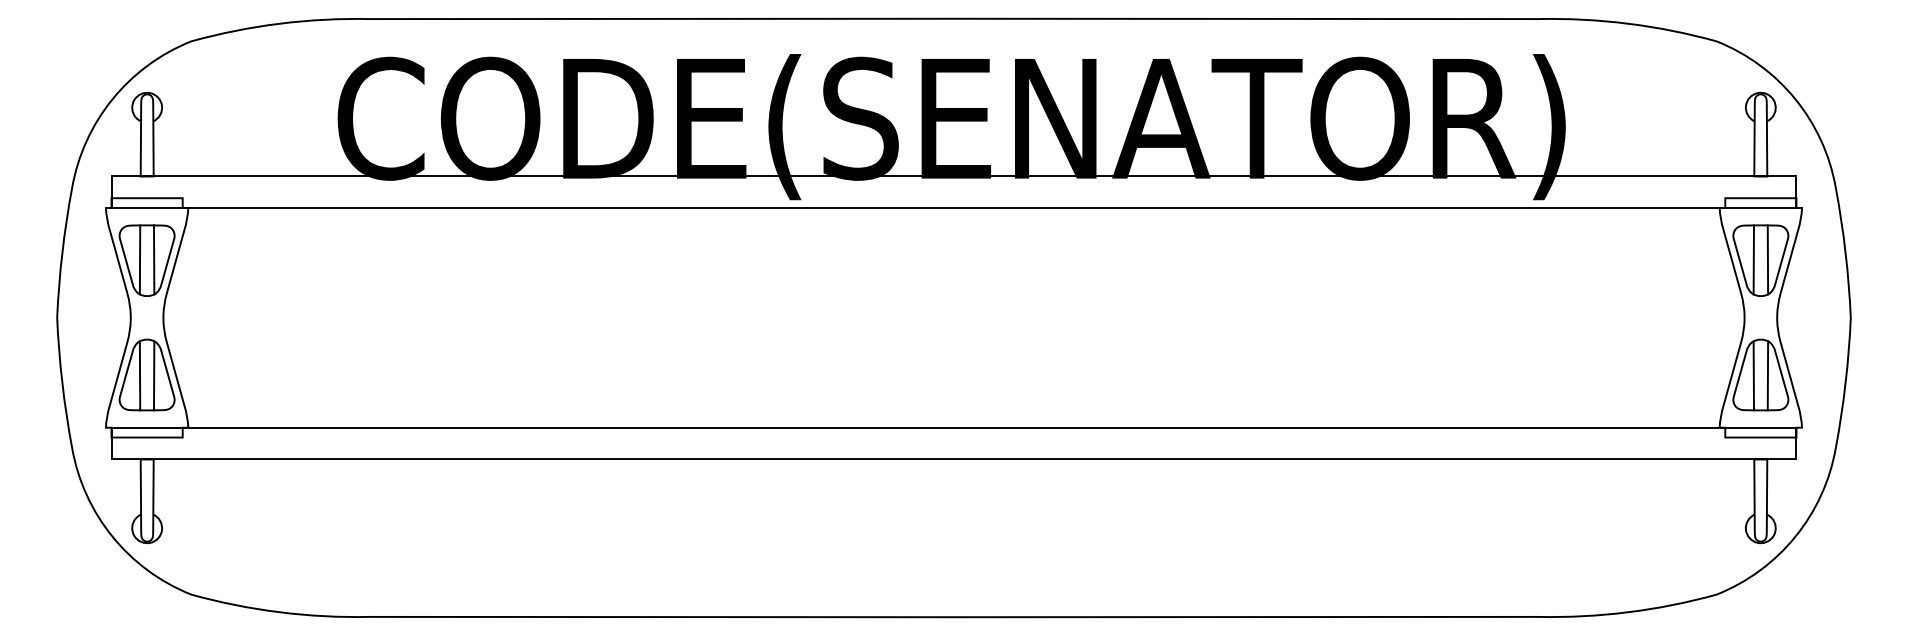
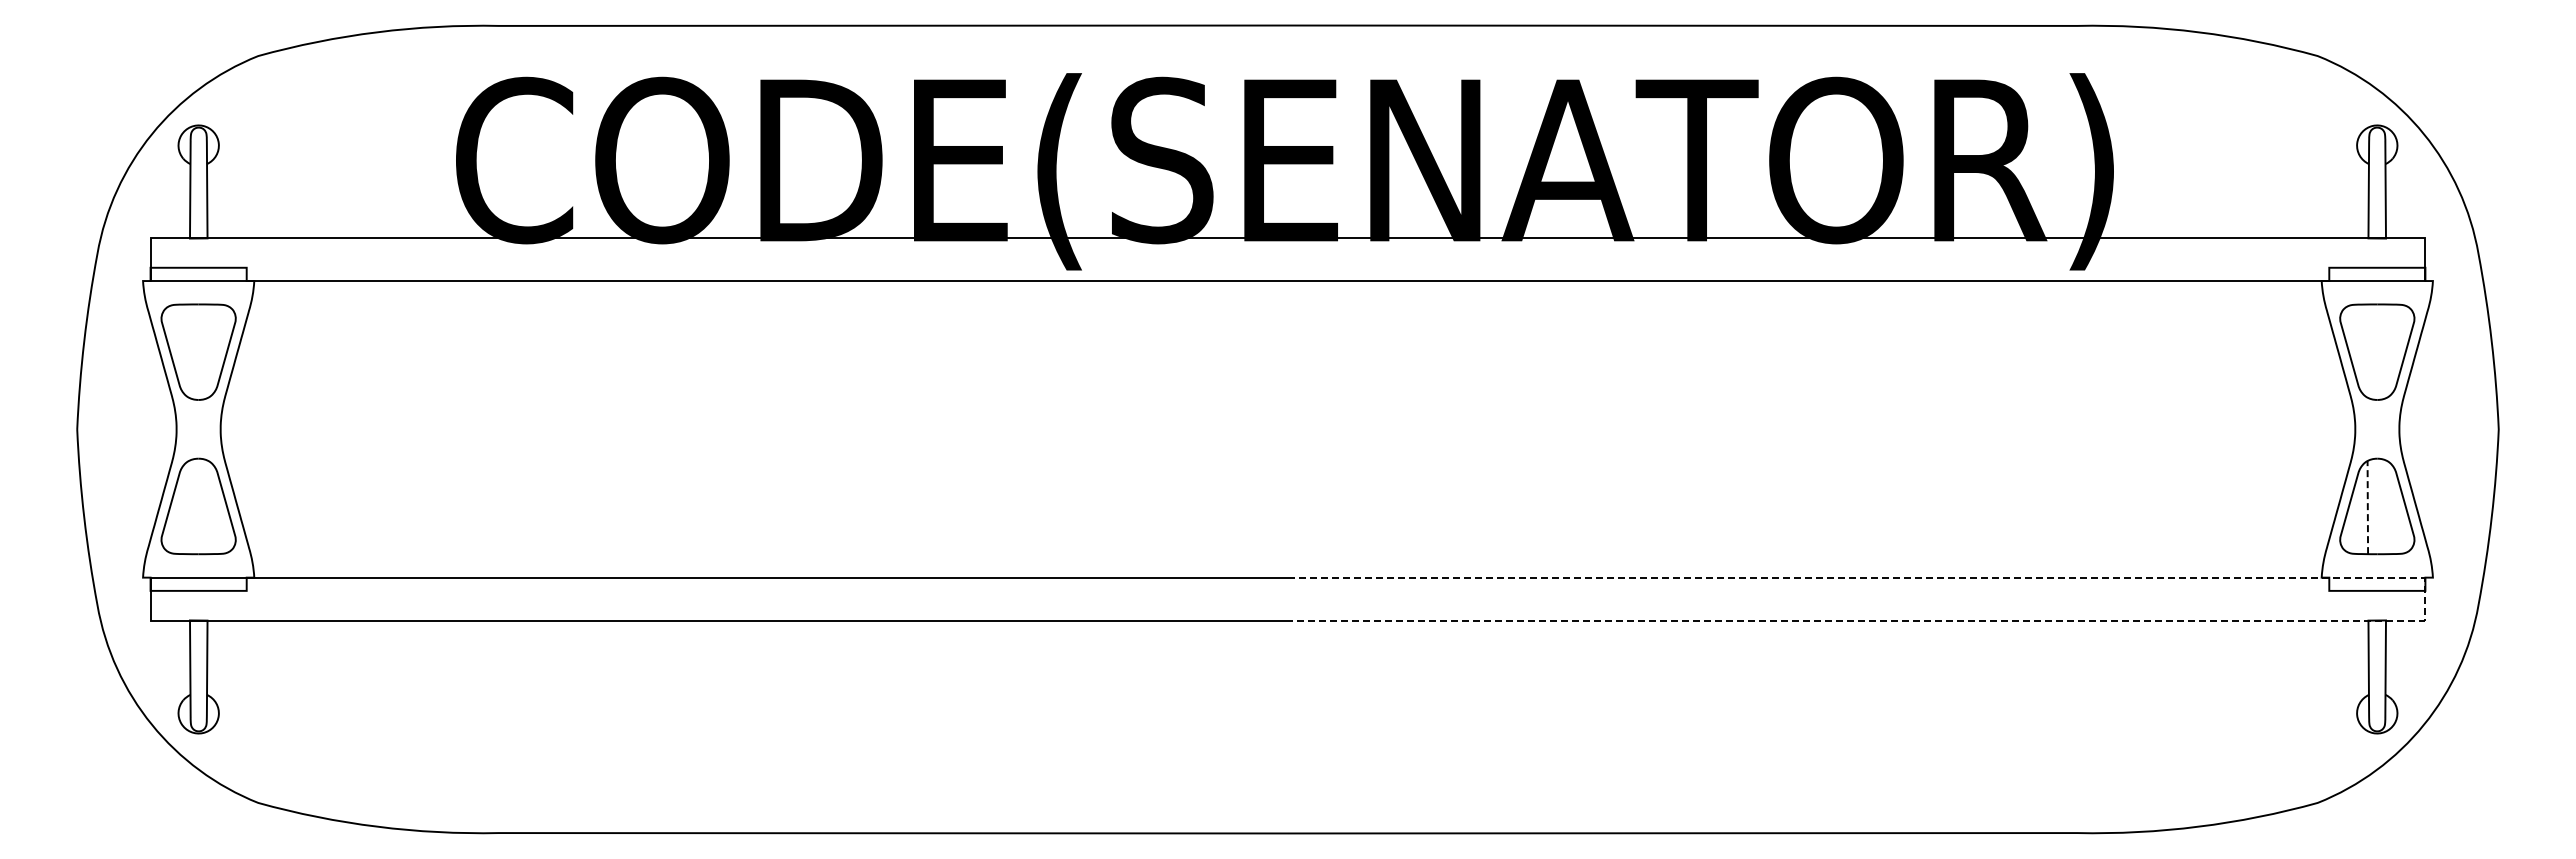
line: (139, 259) -> (188, 350), removed
line: (153, 259) -> (207, 350), removed
line: (1753, 259) -> (2367, 350), removed
line: (1767, 259) -> (2386, 350), removed
line: (139, 375) -> (188, 507), removed
line: (153, 375) -> (207, 507), removed
line: (1753, 375) -> (2367, 507), solid -> dashed
line: (1767, 375) -> (2386, 507), removed
line: (1795, 443) -> (2424, 599), solid -> dashed

